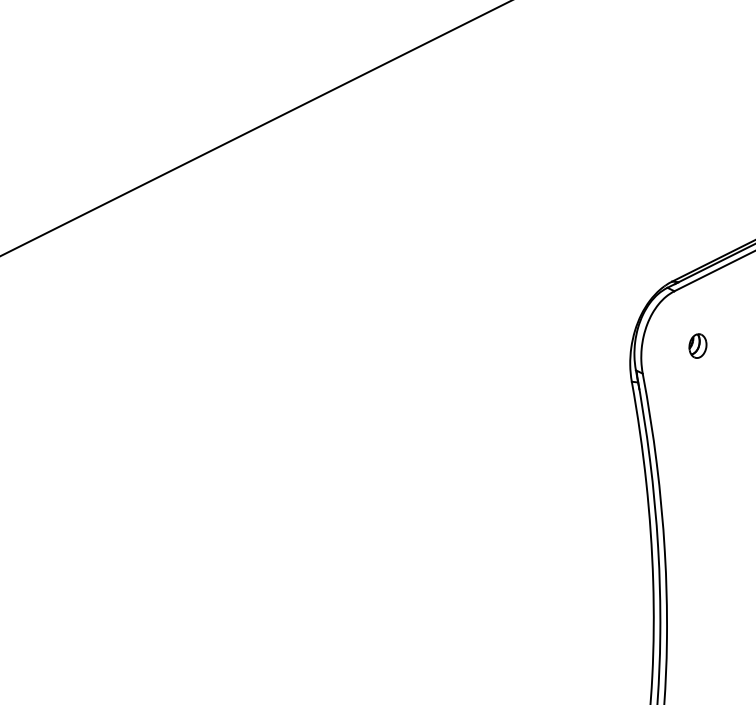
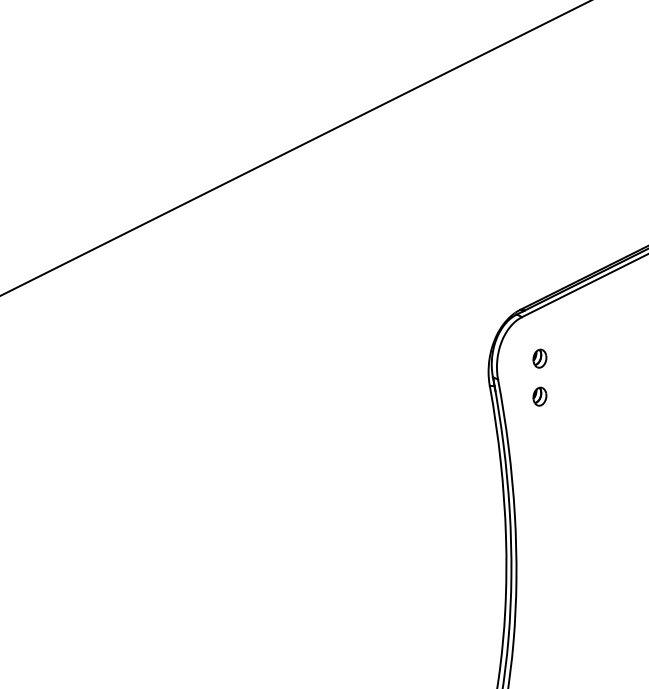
part: (697, 395) -> (539, 396), added

